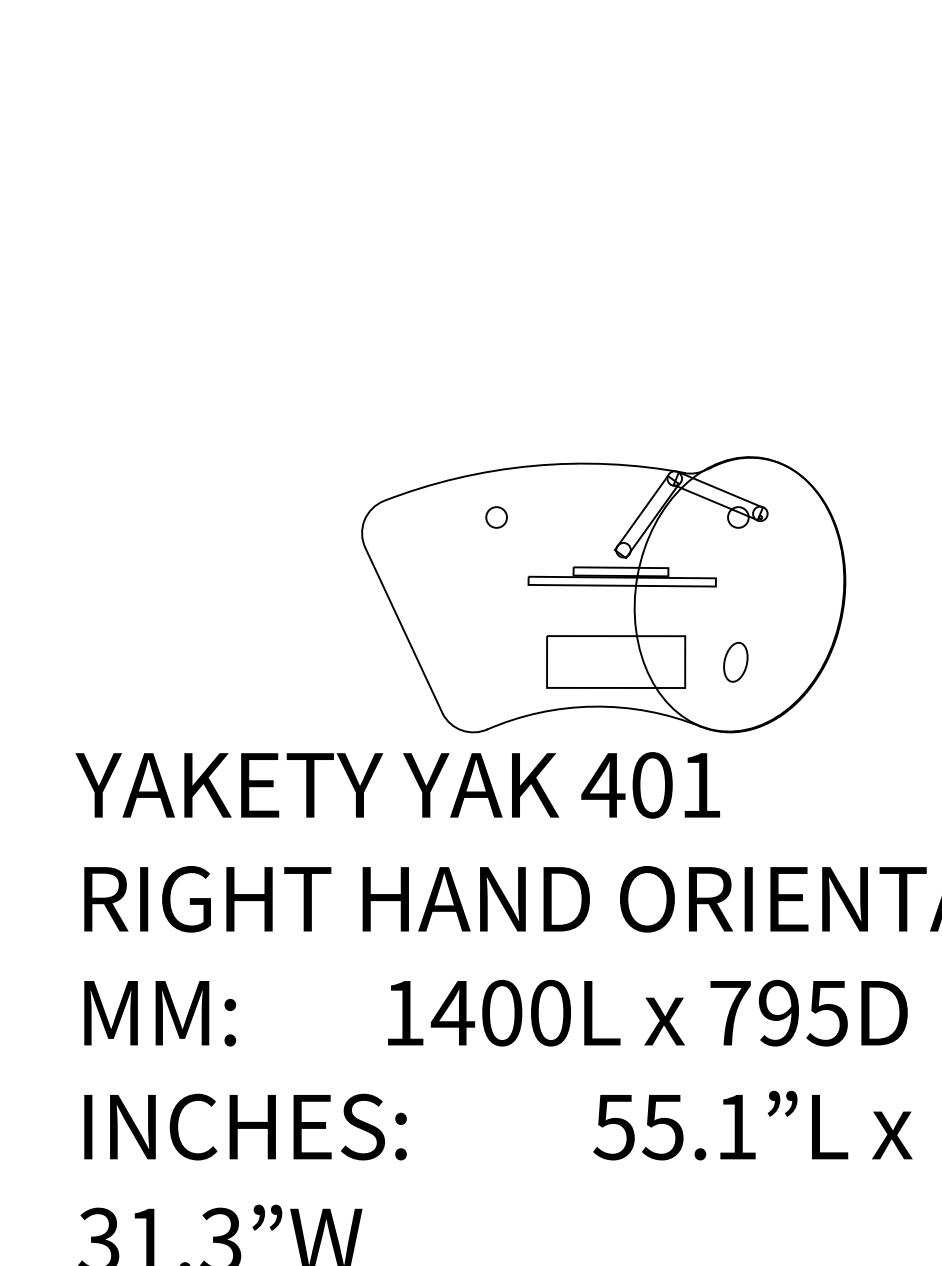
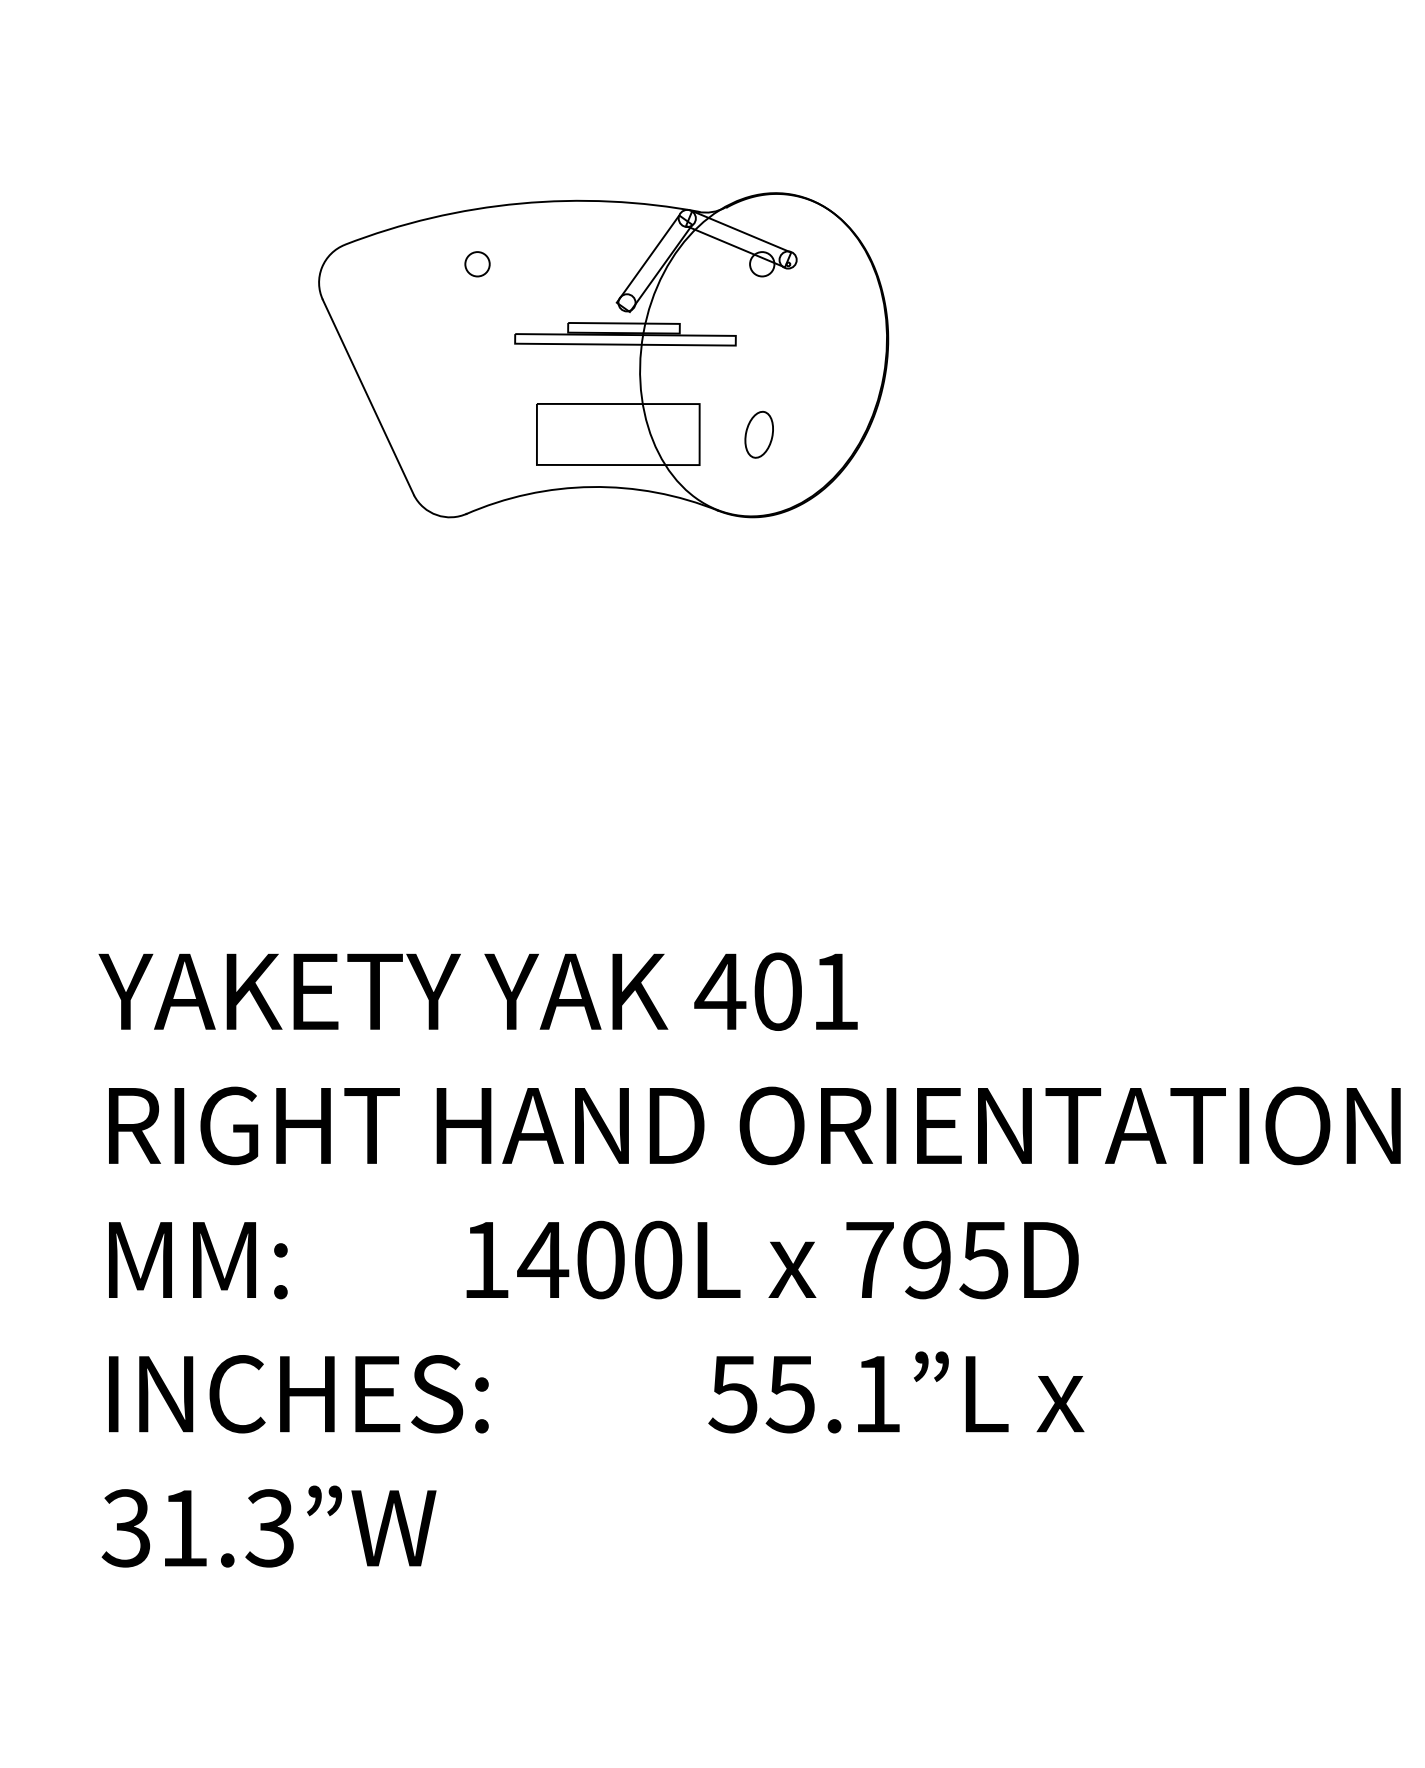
part: (603, 594) -> (603, 355), moved

